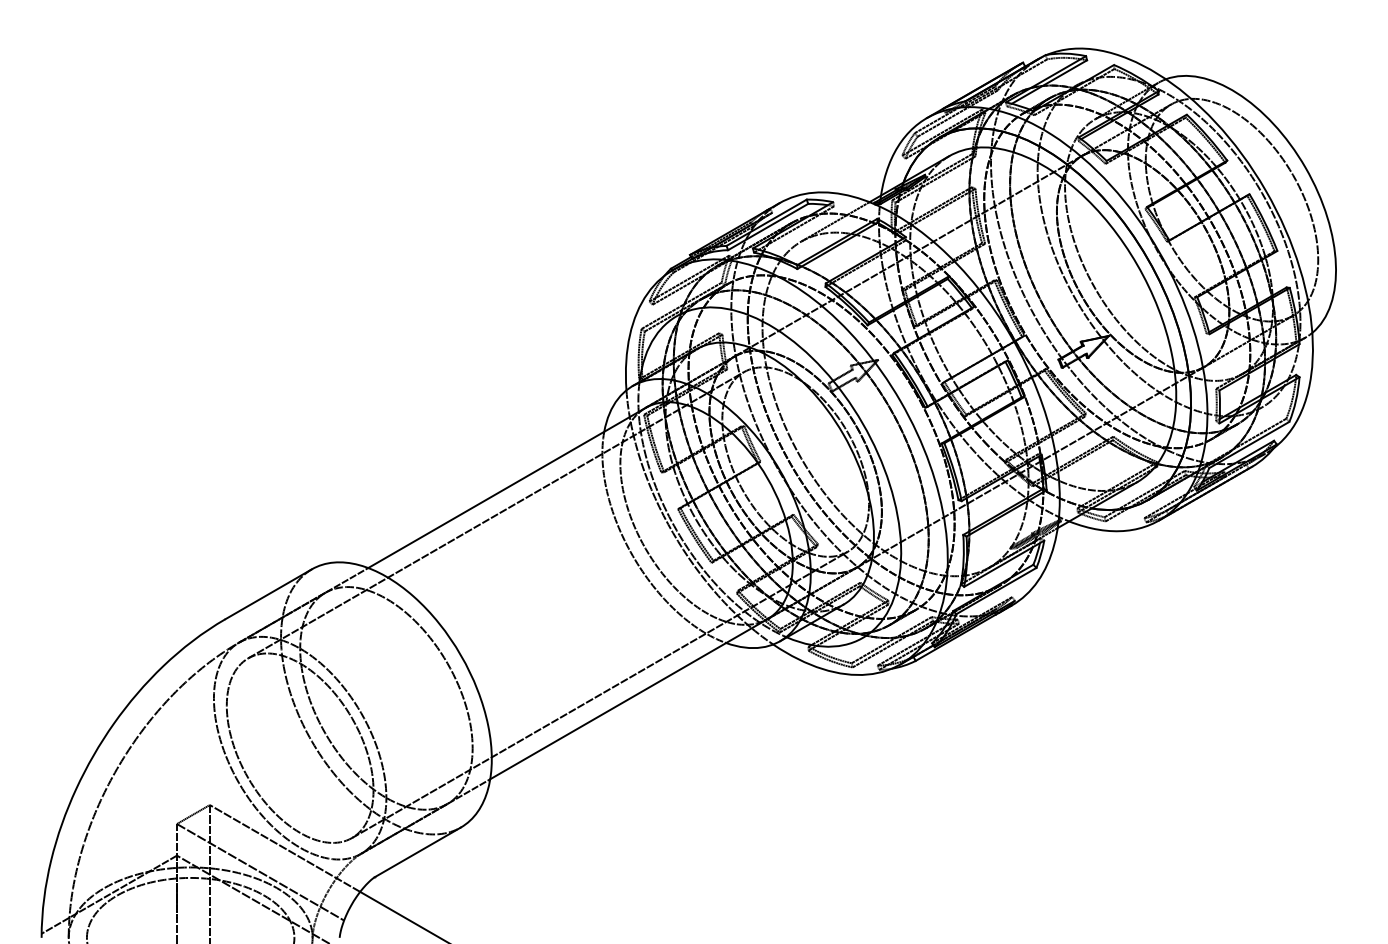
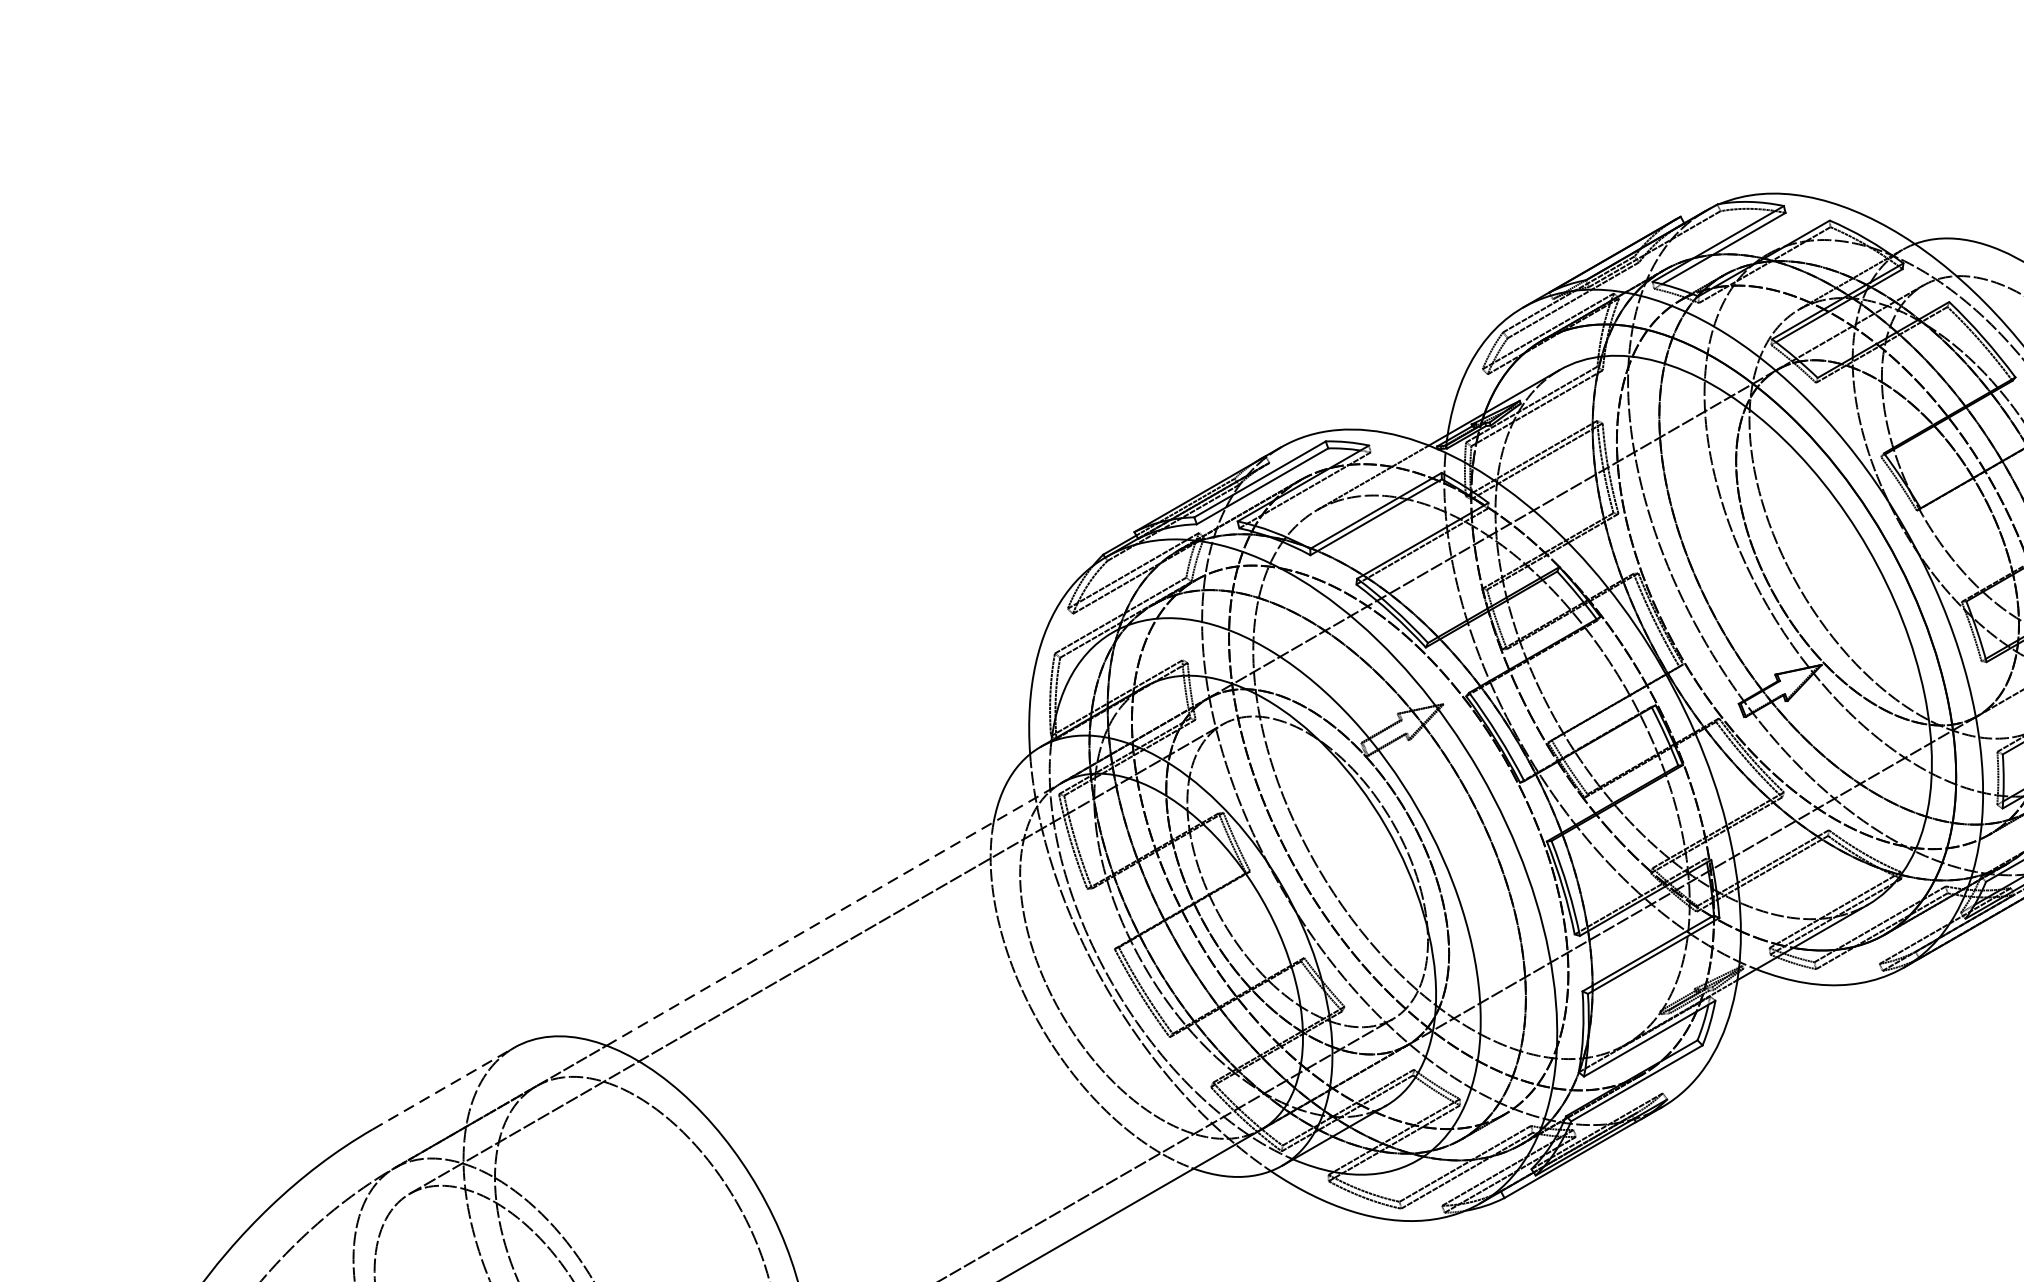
line: (507, 487) -> (835, 913), solid -> dashed
line: (268, 594) -> (442, 1089), solid -> dashed

